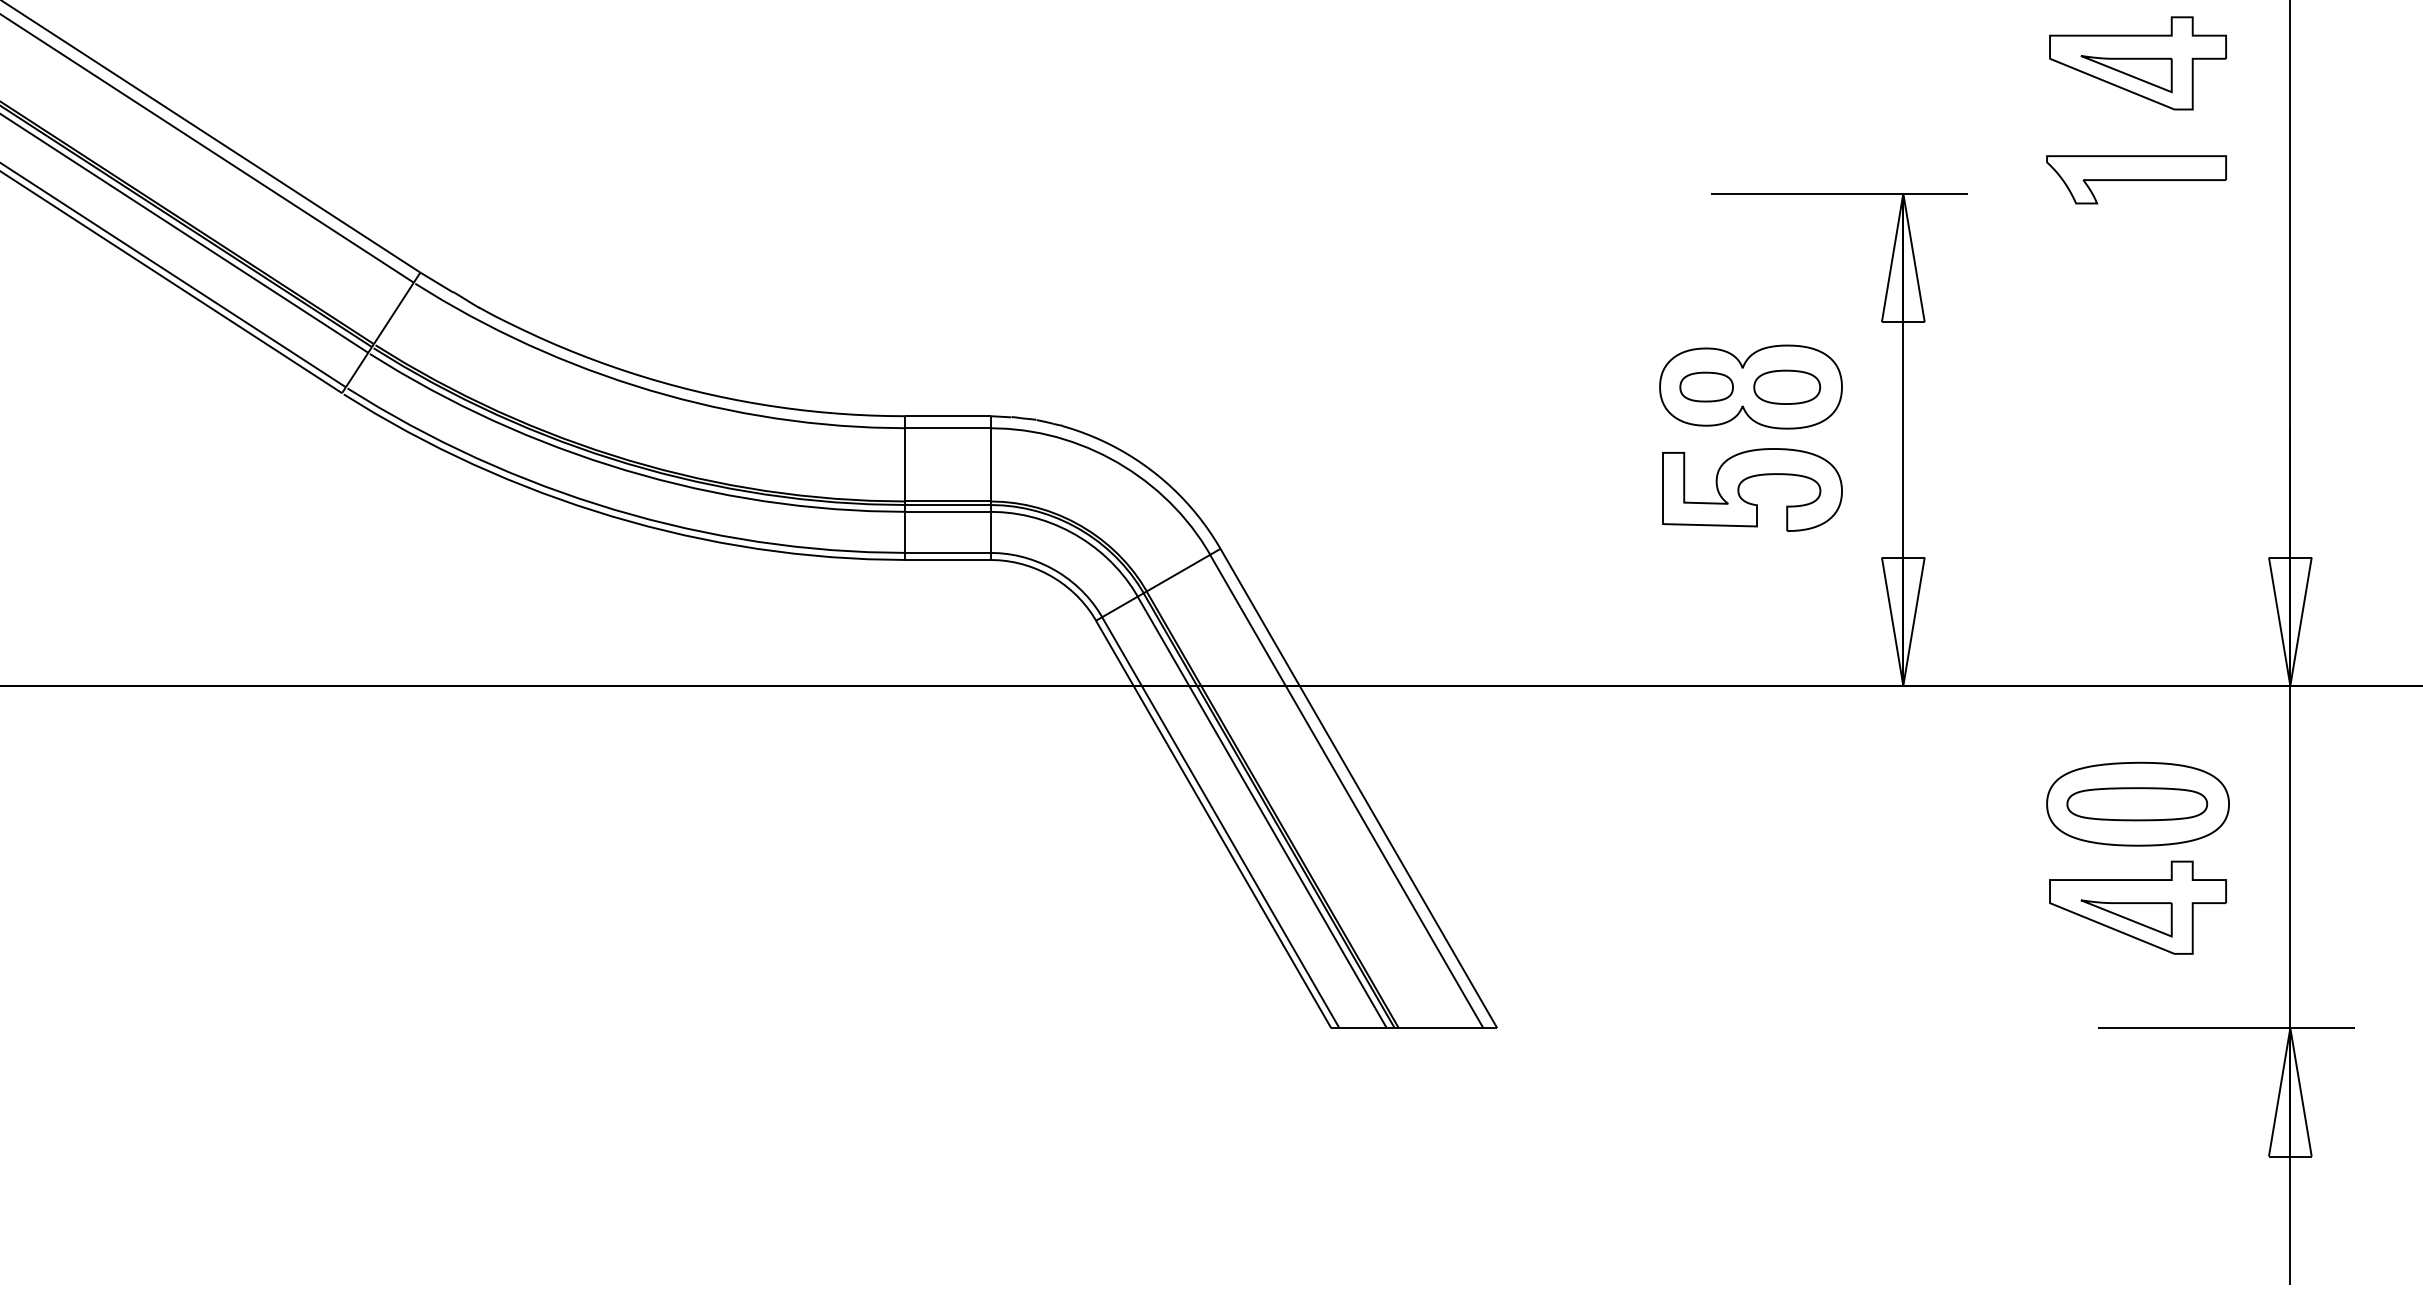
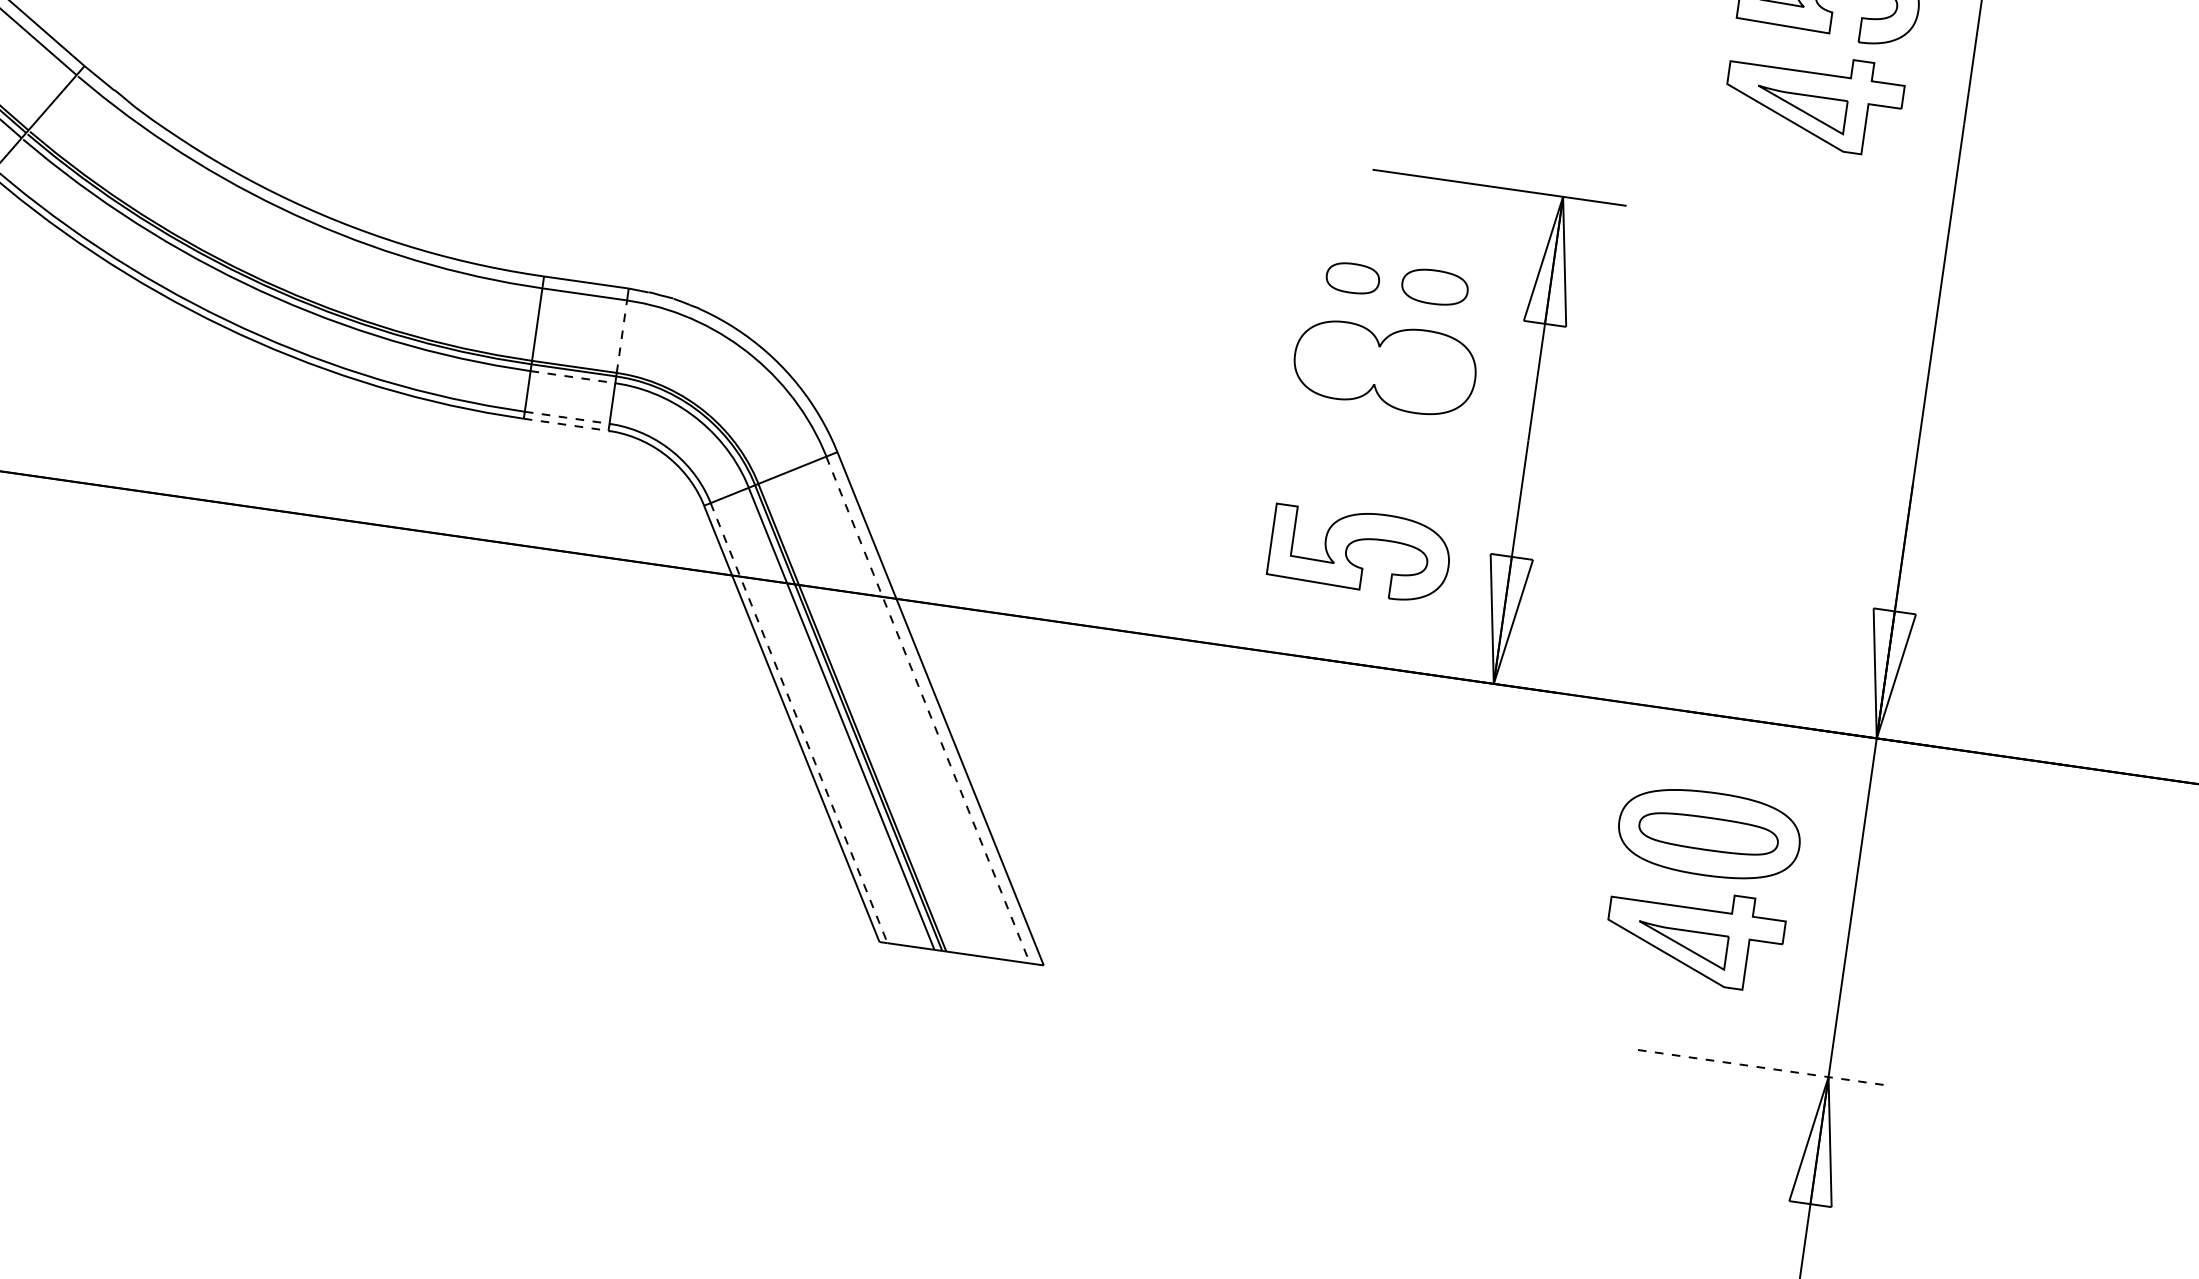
part: (2136, 179) -> (1795, 215), removed
part: (1706, 386) -> (1352, 277), moved
part: (1787, 386) -> (1435, 286), moved
line: (990, 464) -> (621, 336), solid -> dashed
part: (1747, 479) -> (1356, 541), moved
line: (947, 511) -> (572, 376), solid -> dashed
line: (947, 552) -> (566, 417), solid -> dashed
line: (947, 560) -> (565, 425), solid -> dashed
line: (1347, 791) -> (928, 710), solid -> dashed
line: (1221, 823) -> (799, 724), solid -> dashed
line: (2226, 1028) -> (1765, 1068), solid -> dashed

